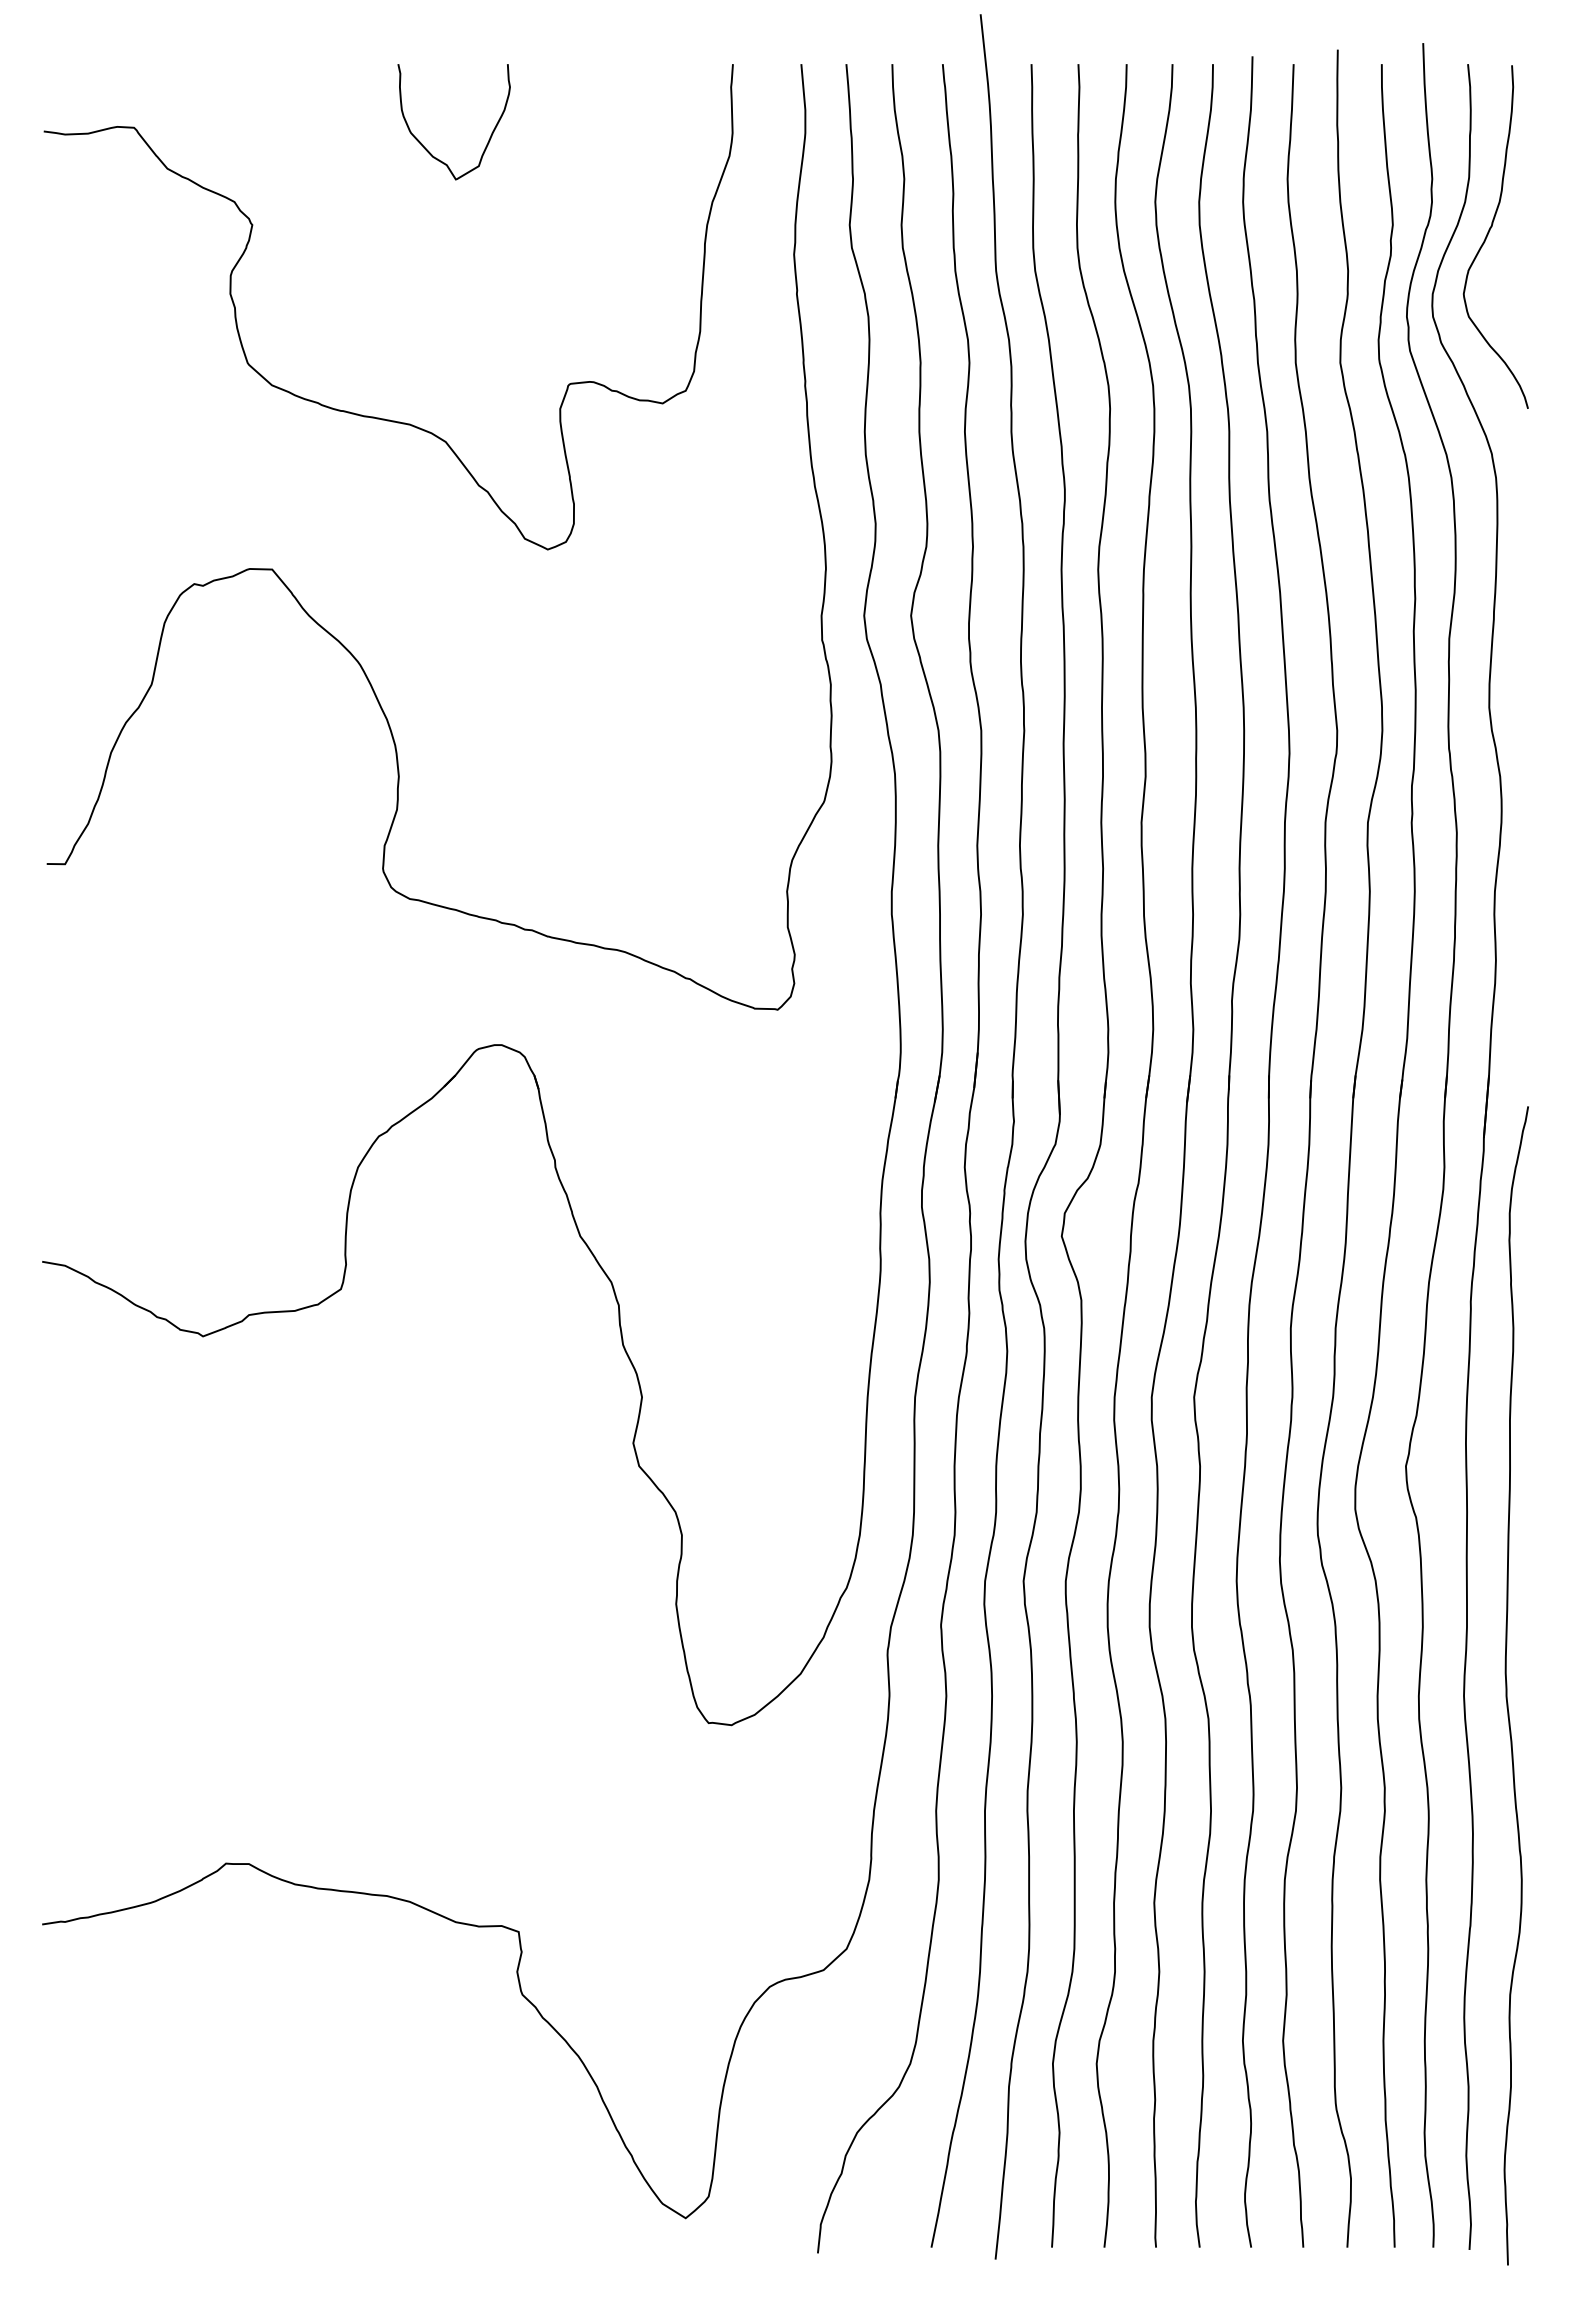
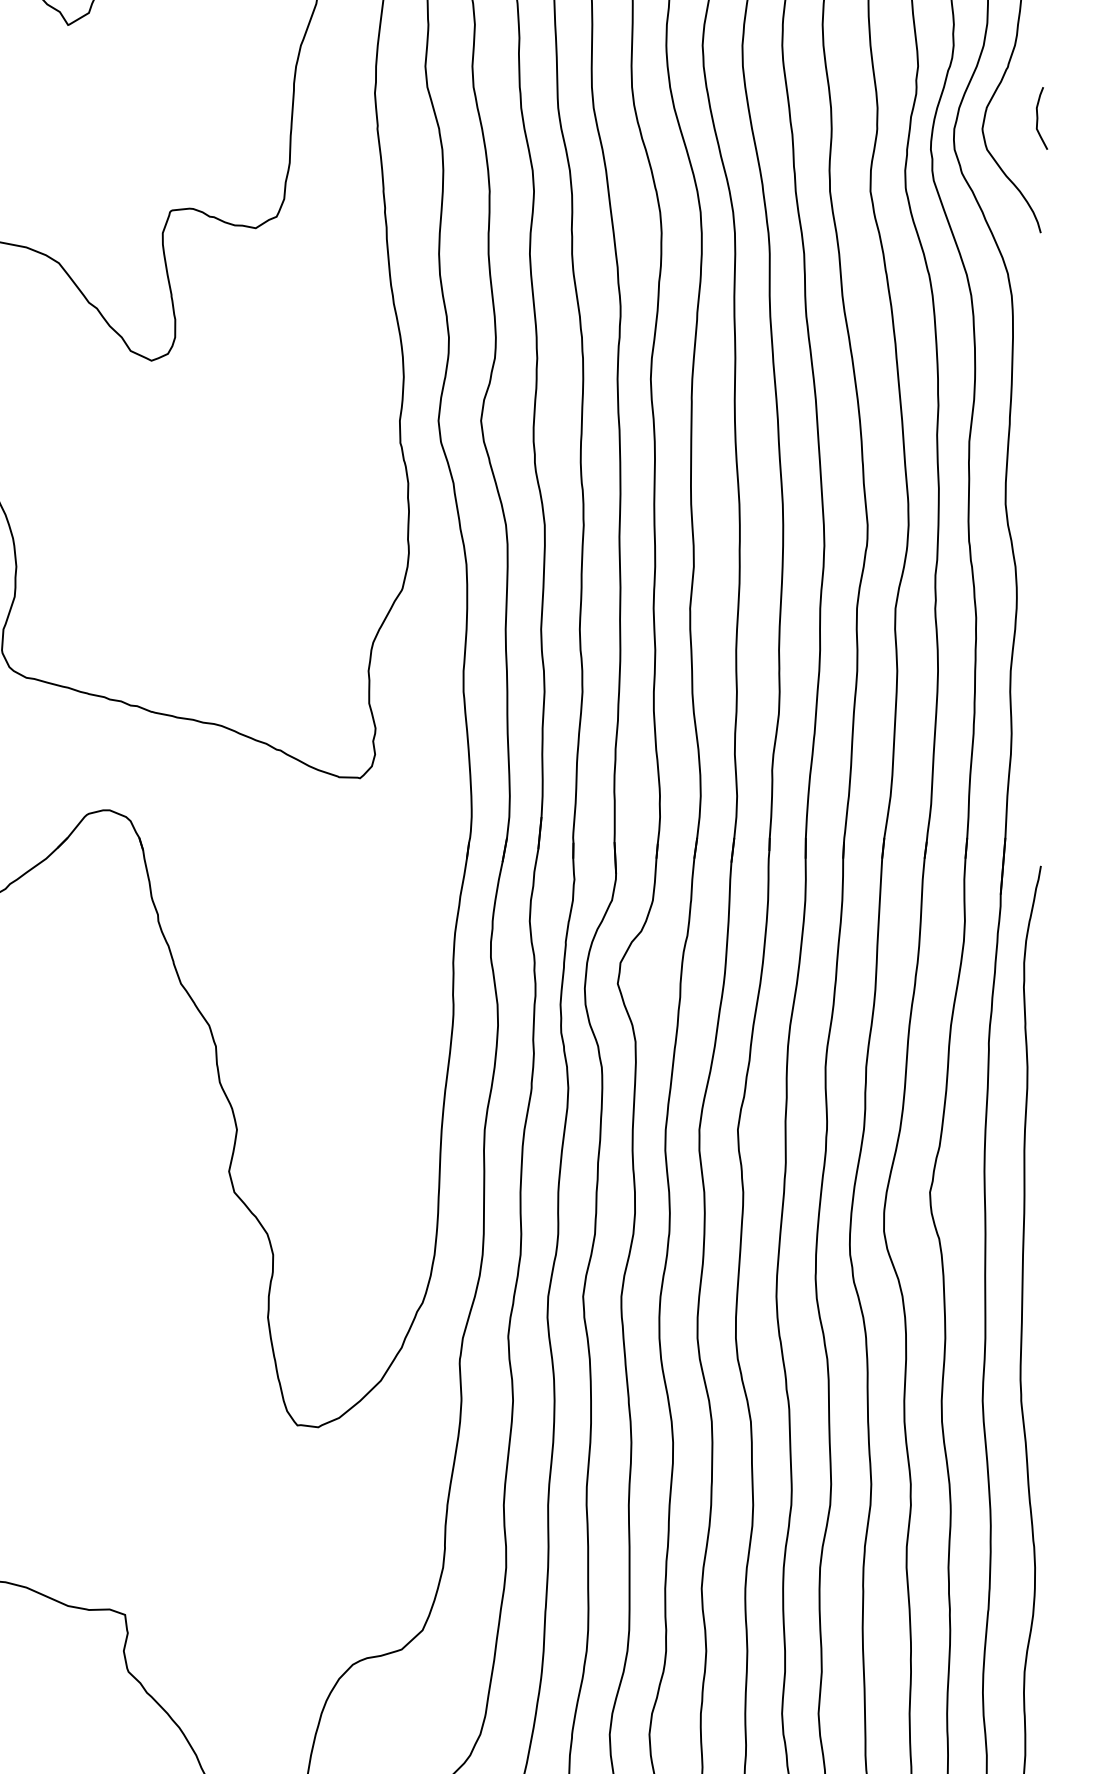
curve: (1525, 282) -> (1038, 118), added

